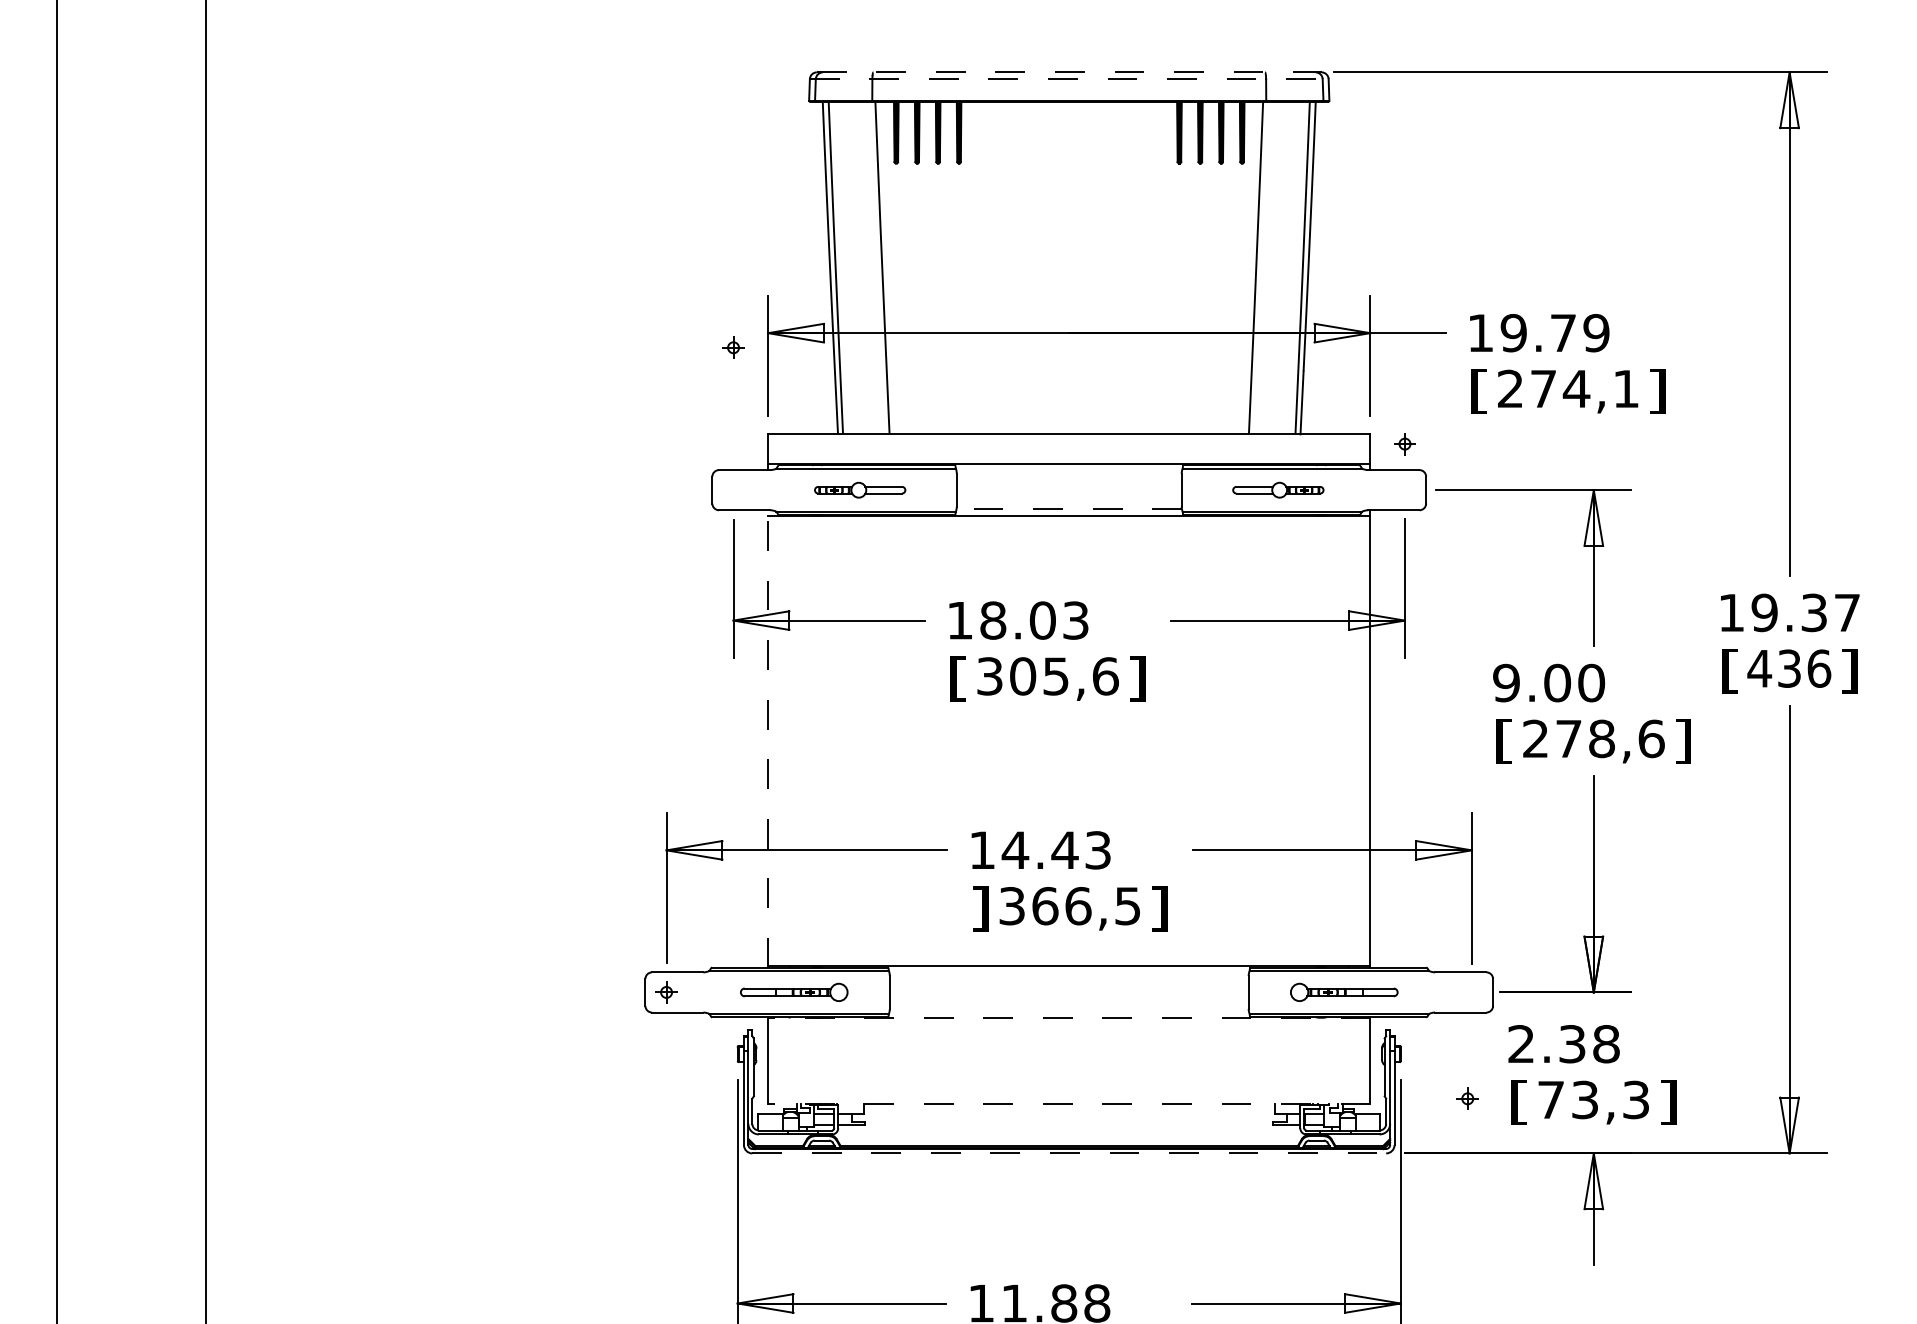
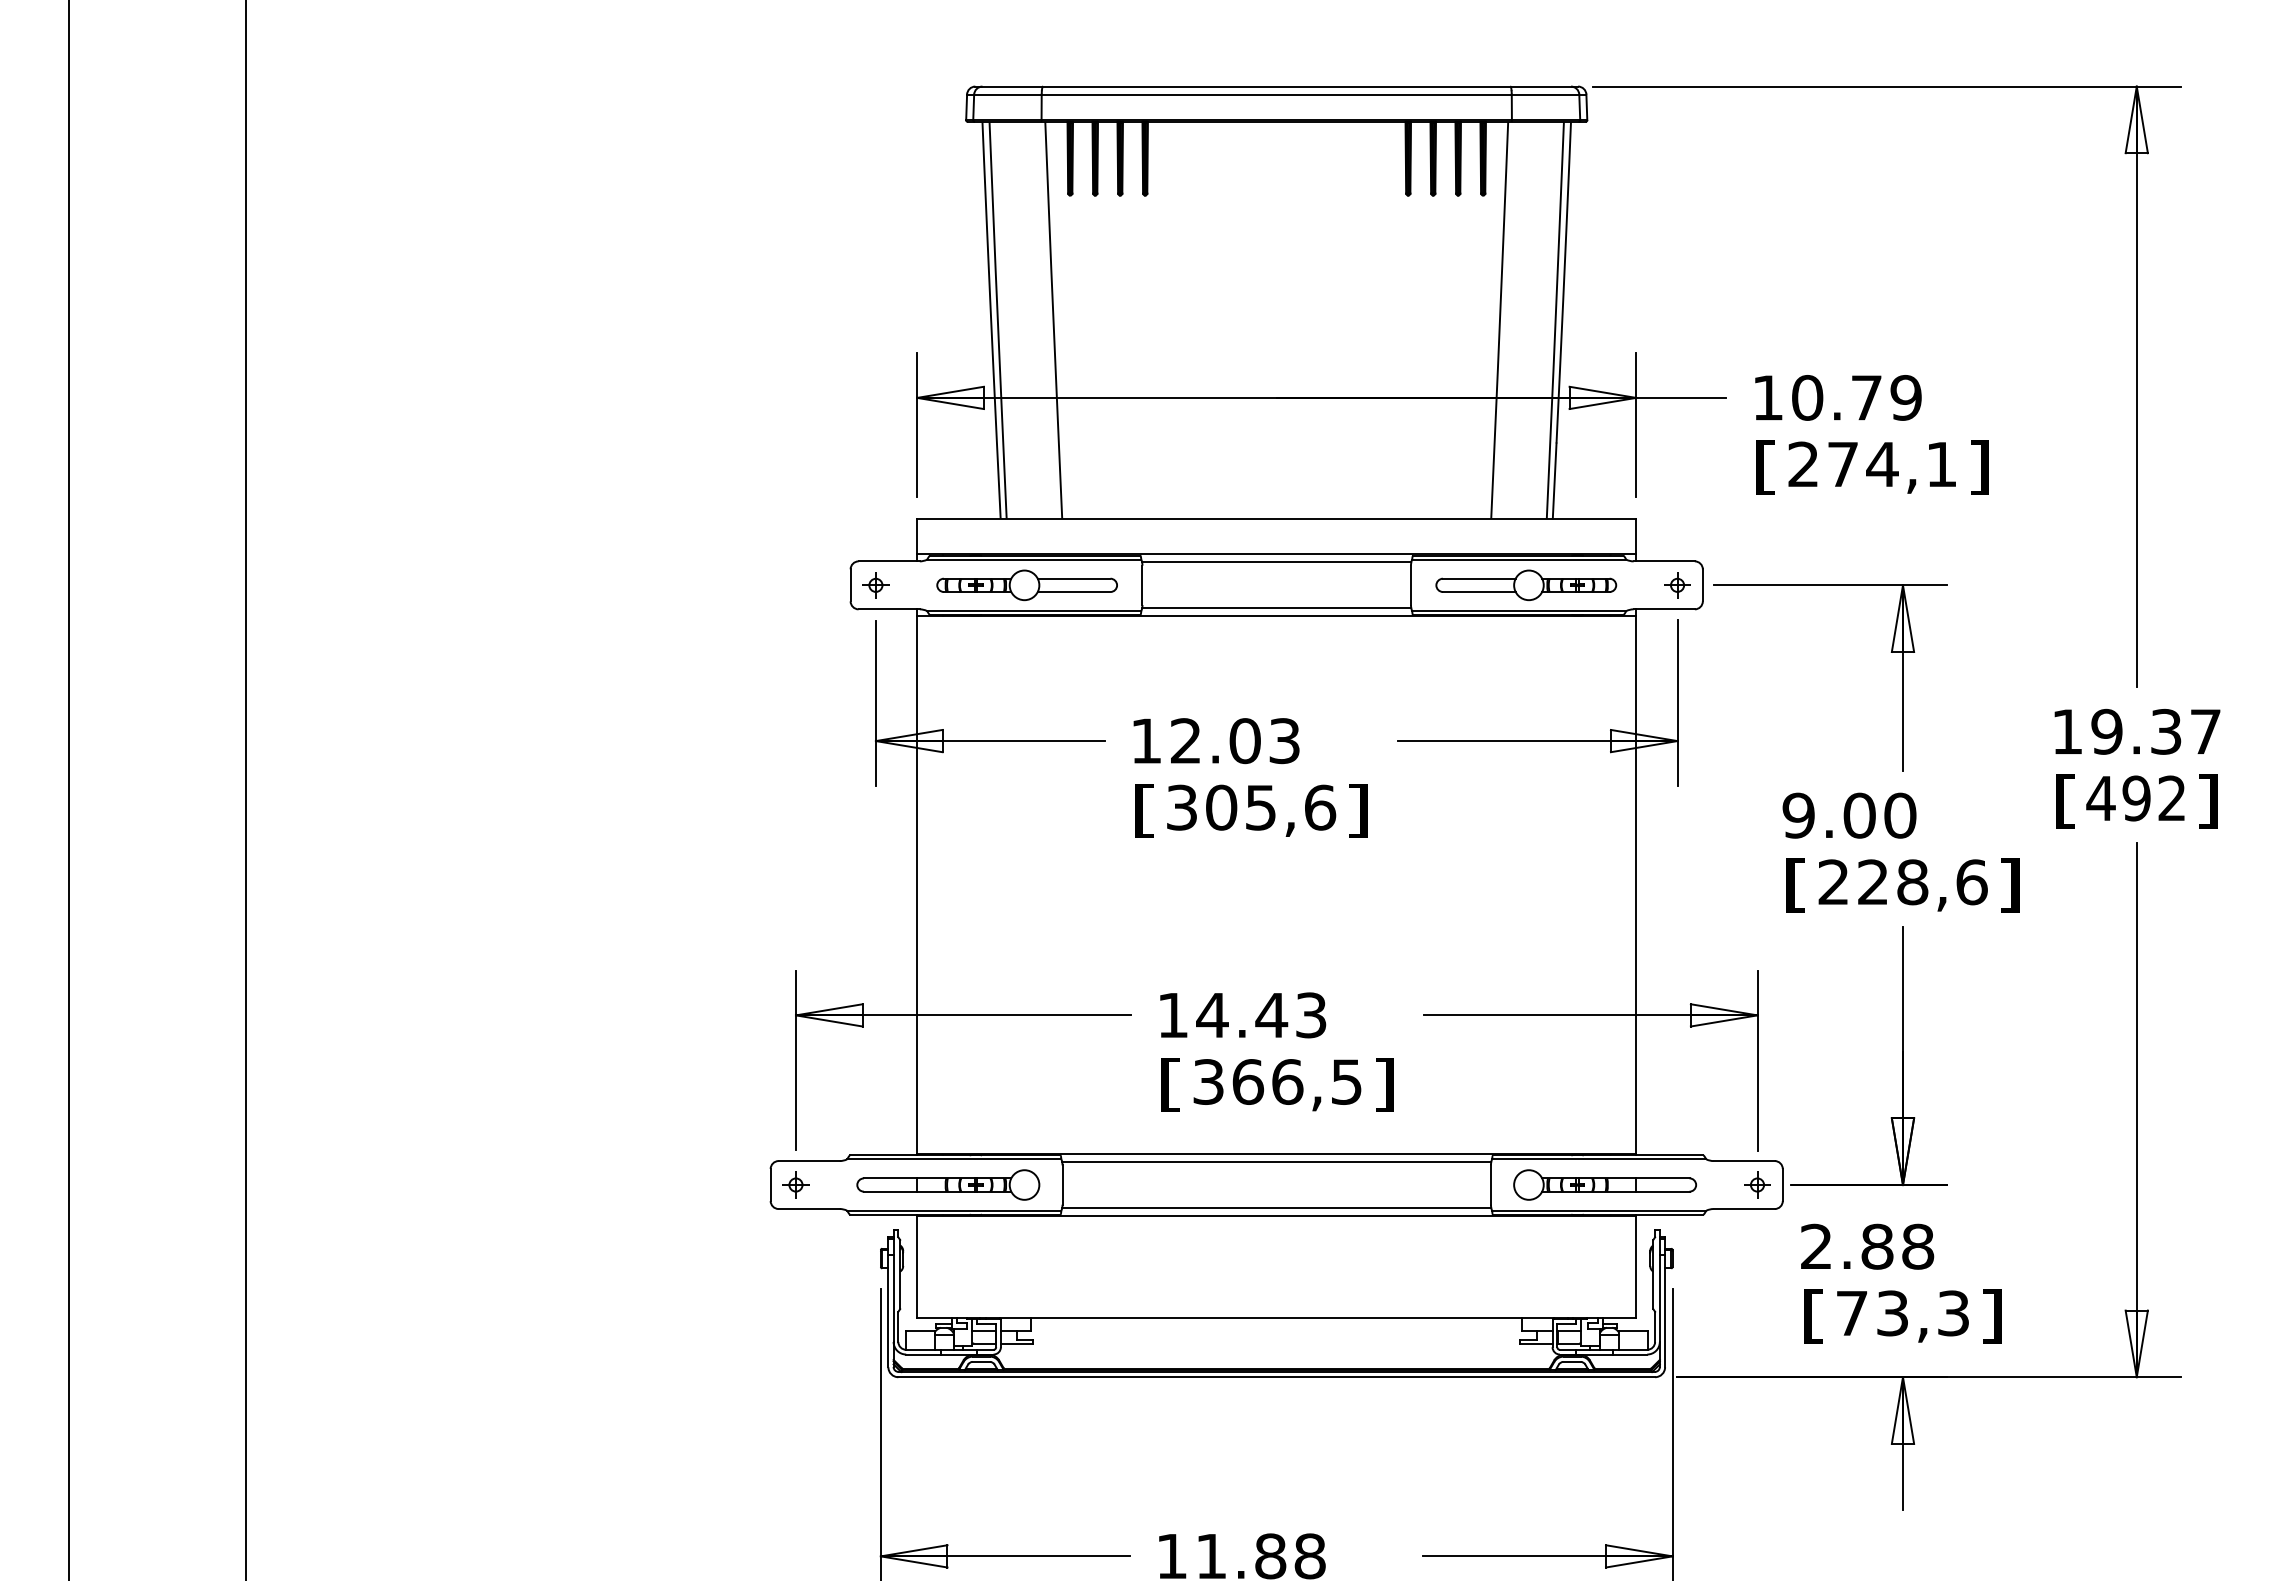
line: (1069, 72) -> (1277, 86), dashed -> solid
line: (1069, 79) -> (1276, 94), dashed -> solid
text: (1513, 332) -> (1807, 397), 19.79 -> 10.79
part: (733, 347) -> (875, 585), moved
part: (1404, 444) -> (1677, 585), moved
line: (1069, 471) -> (1276, 562), added
part: (859, 490) -> (1026, 585), size x1.67
part: (1278, 490) -> (1526, 585), size x1.67
line: (1069, 509) -> (1276, 608), dashed -> solid
text: (992, 620) -> (1185, 741), 18.03 -> 12.03
text: (1804, 668) -> (2154, 798), 436 -> 492
line: (768, 738) -> (917, 881), dashed -> solid
text: (1568, 738) -> (1872, 881), 278,6 -> 228,6
text: (980, 908) -> (1170, 1084), ] -> [
line: (1069, 972) -> (1276, 1161), added
part: (794, 992) -> (948, 1184), size x1.43
part: (1343, 992) -> (1604, 1184), size x1.43
line: (1069, 1012) -> (1276, 1208), added
line: (1069, 1018) -> (1276, 1216), dashed -> solid
text: (1572, 1043) -> (1877, 1246), 2.38 -> 2.88
part: (1467, 1098) -> (1757, 1184), moved
line: (1069, 1104) -> (1276, 1318), dashed -> solid
line: (1069, 1153) -> (1277, 1377), dashed -> solid

